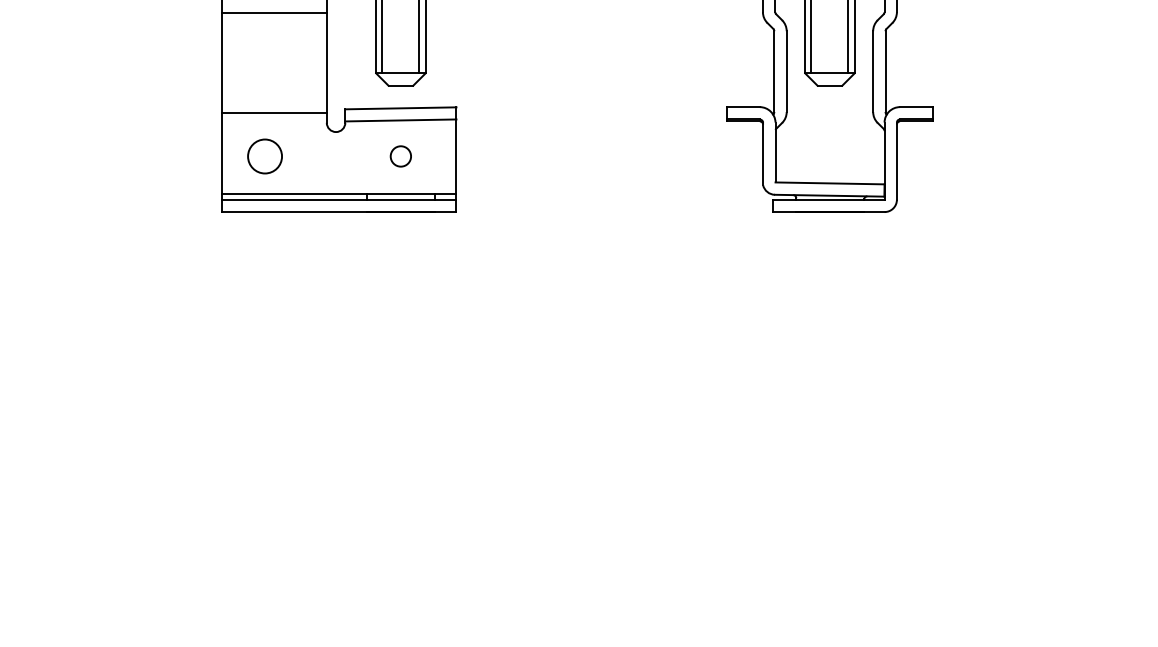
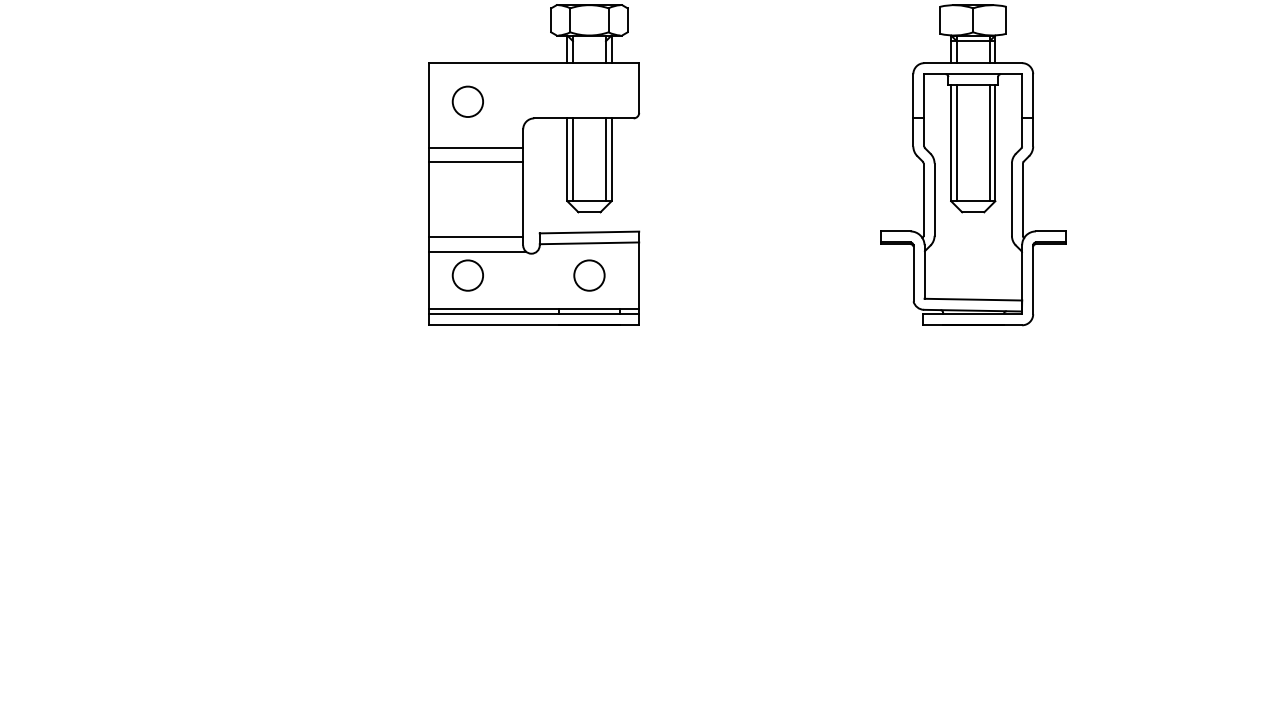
line: (274, 30) -> (476, 162), added
line: (275, 129) -> (477, 251), added
circle: (400, 156) -> (589, 275), size x1.67

